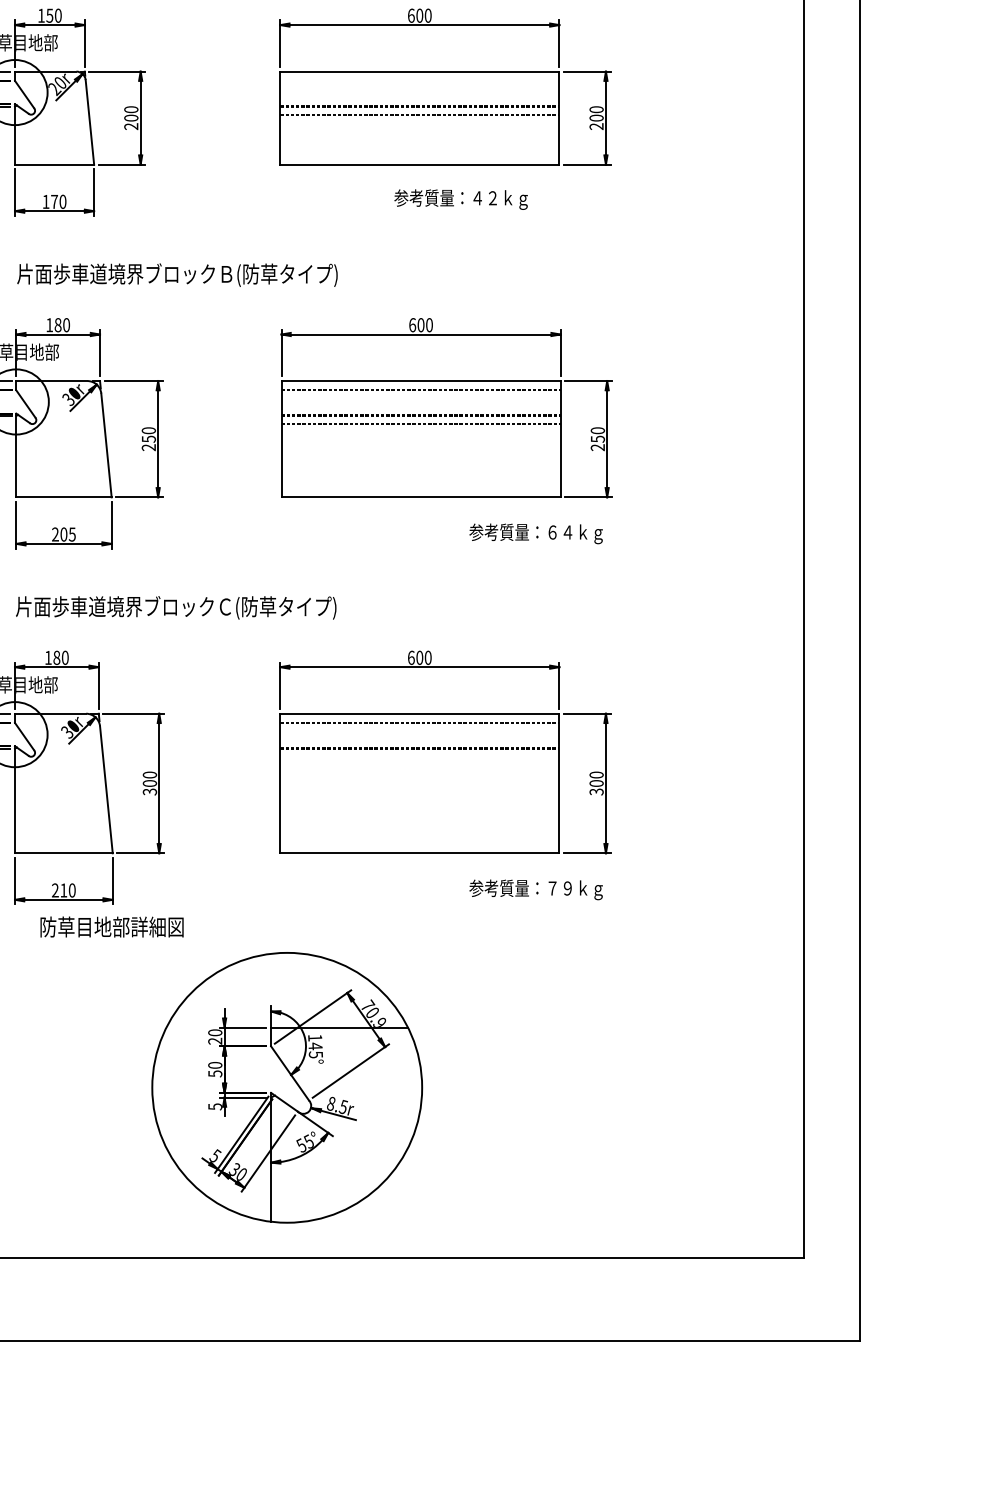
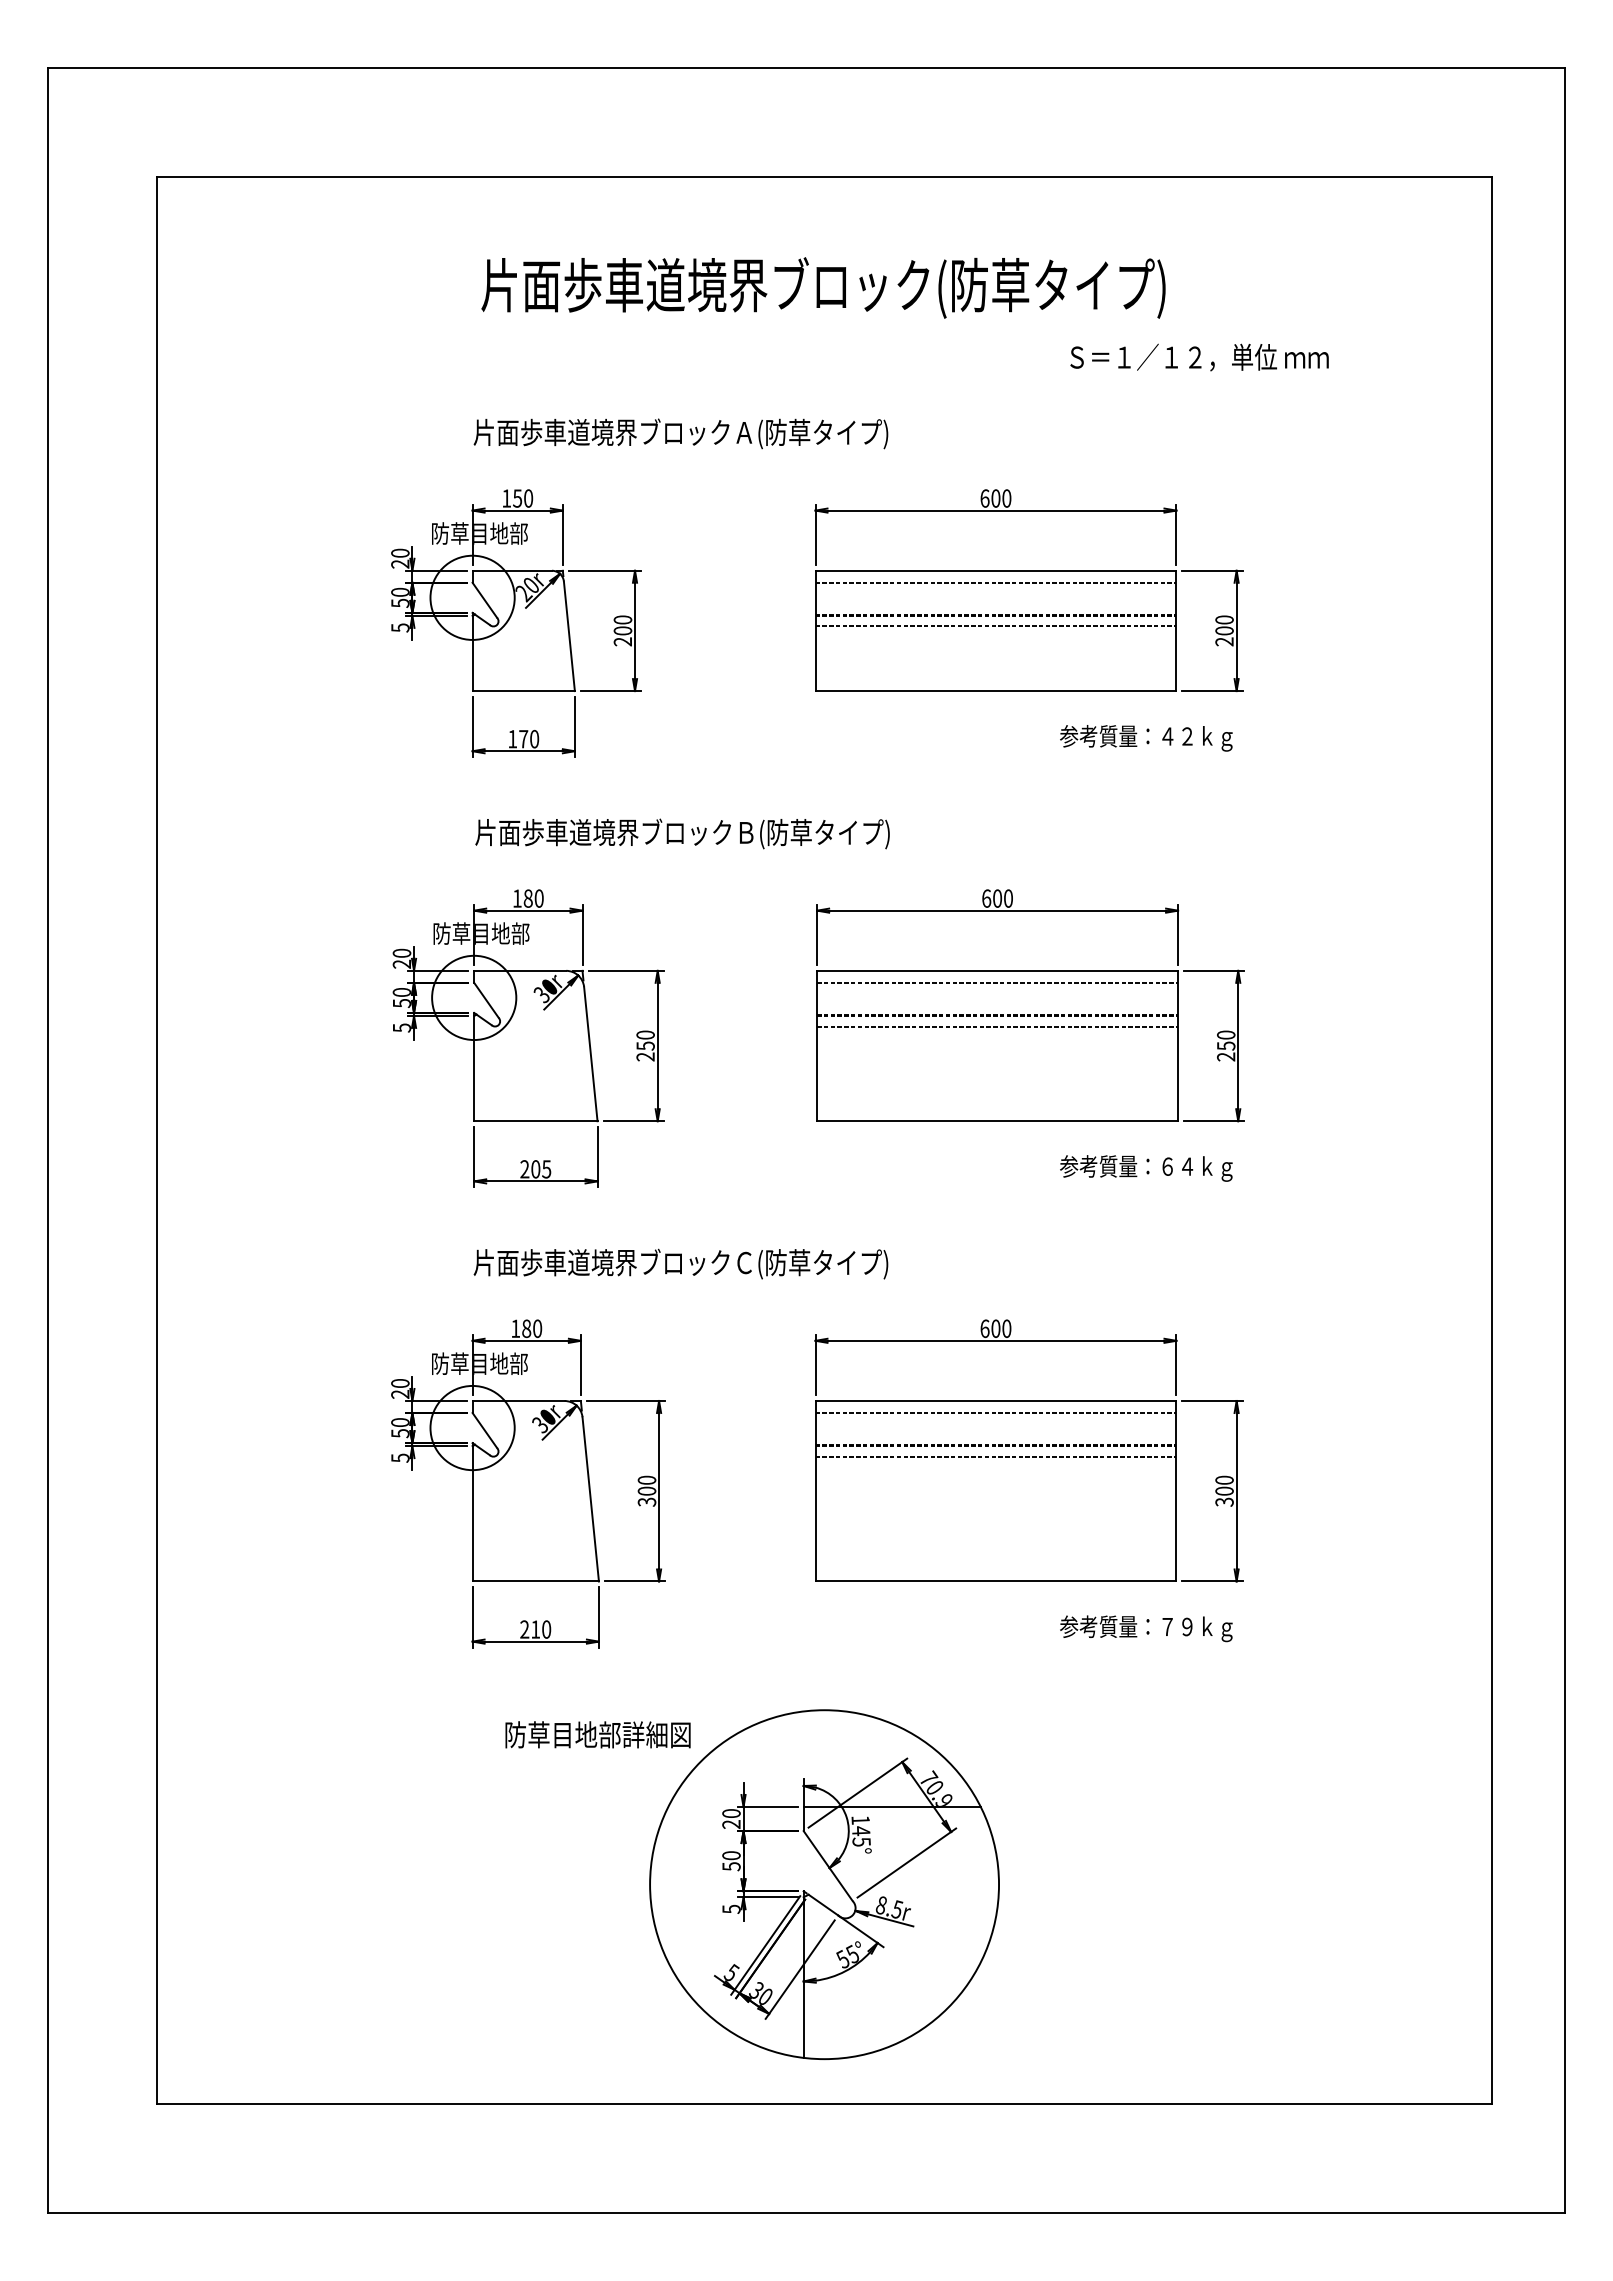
line: (419, 80) -> (995, 582), added
text: (461, 199) -> (1146, 738), moved
line: (419, 756) -> (995, 1456), added
text: (111, 926) -> (597, 1734), moved

